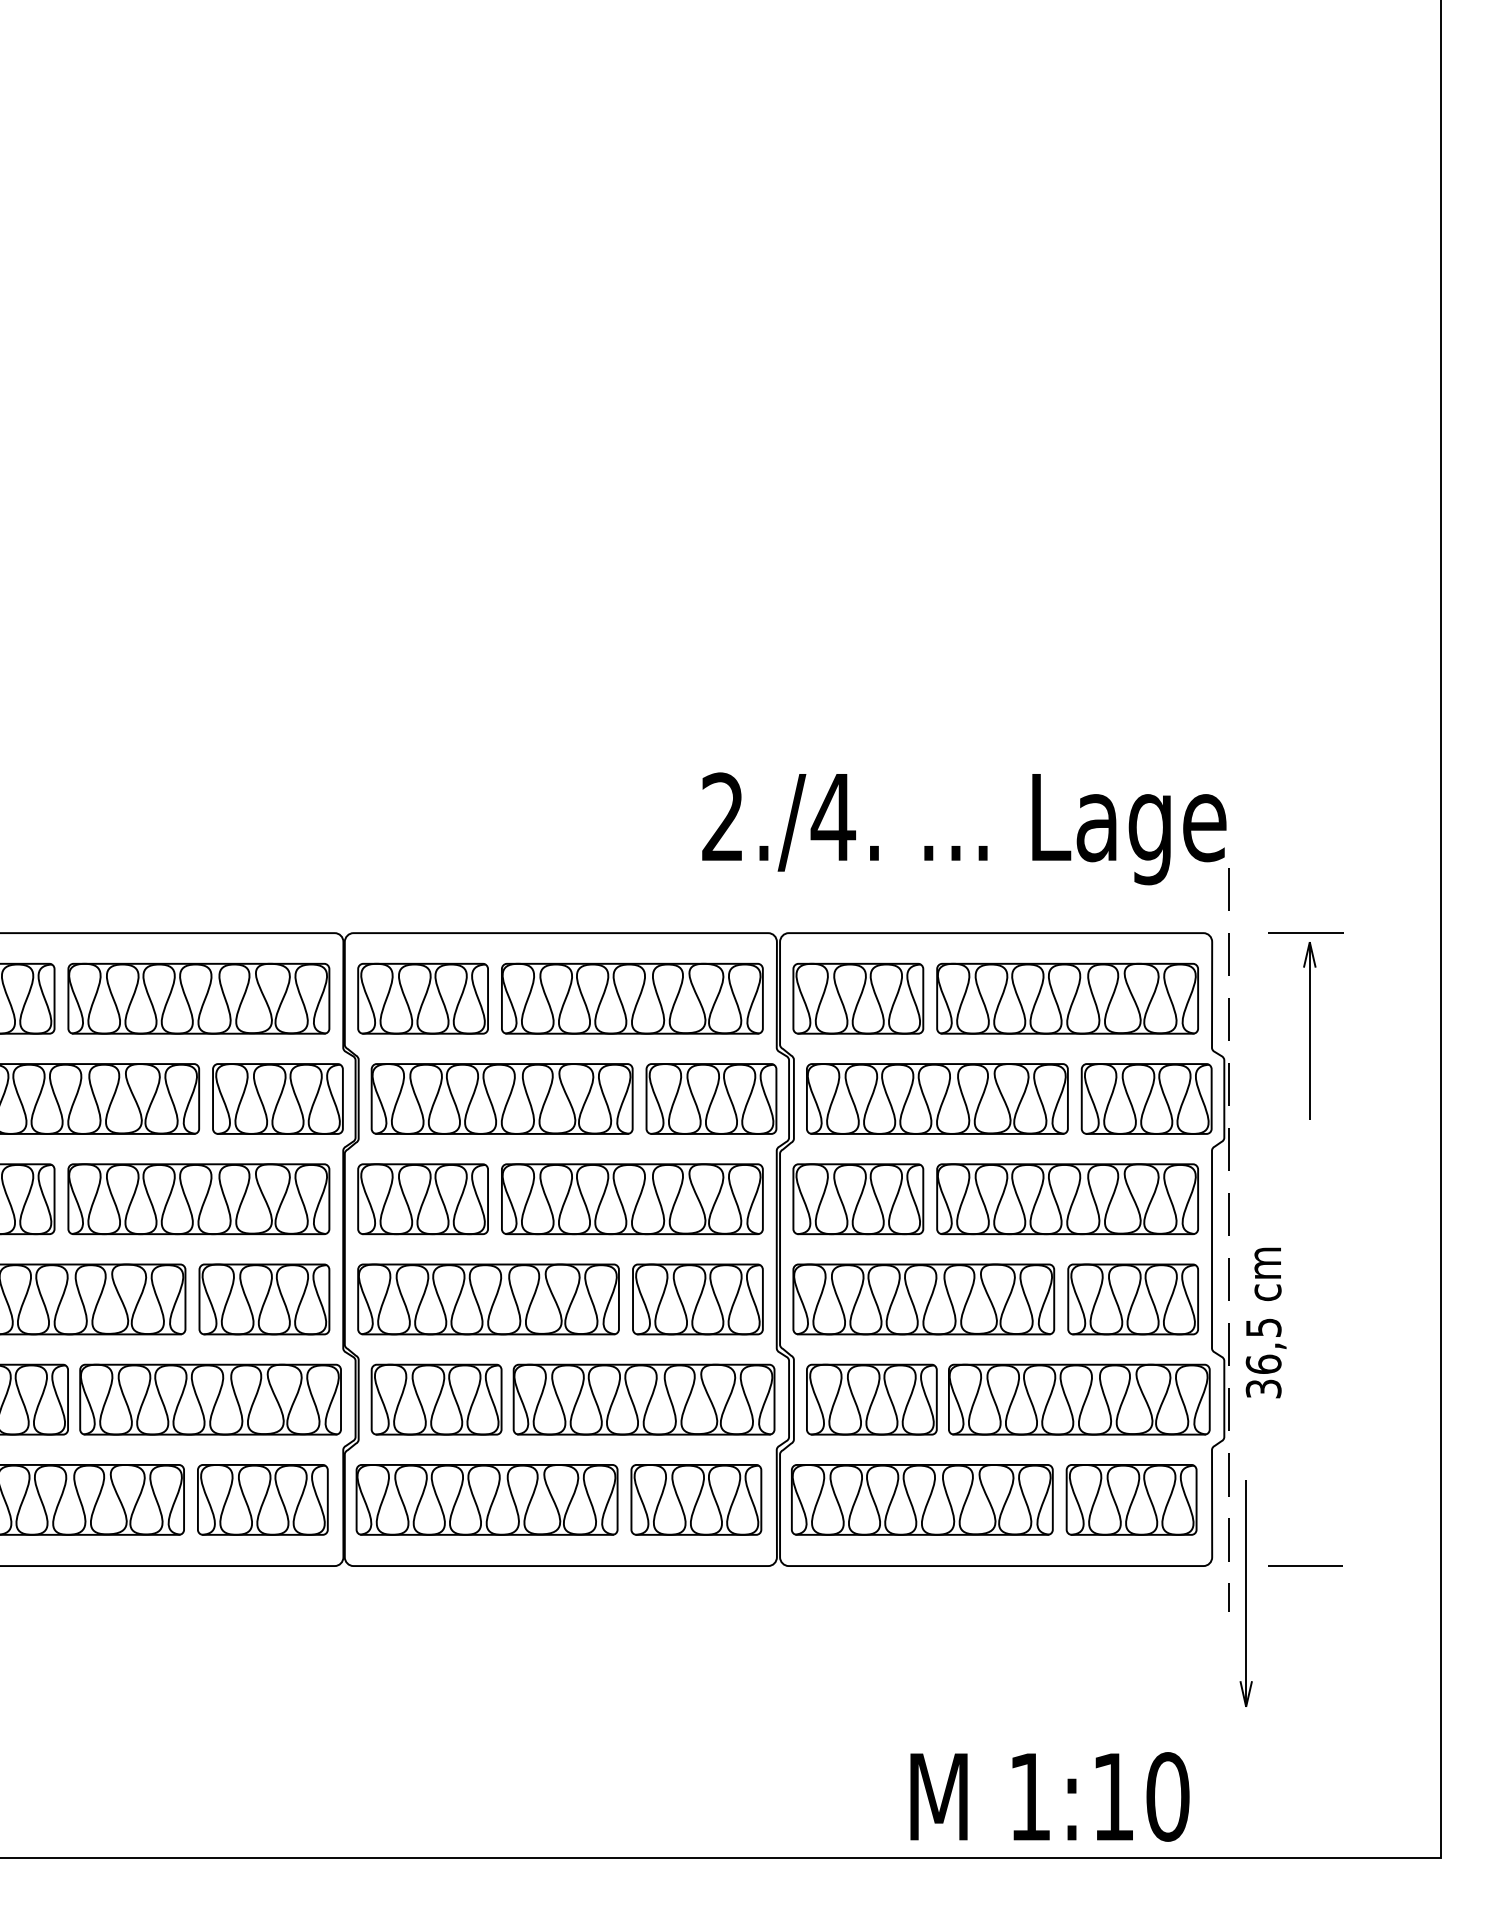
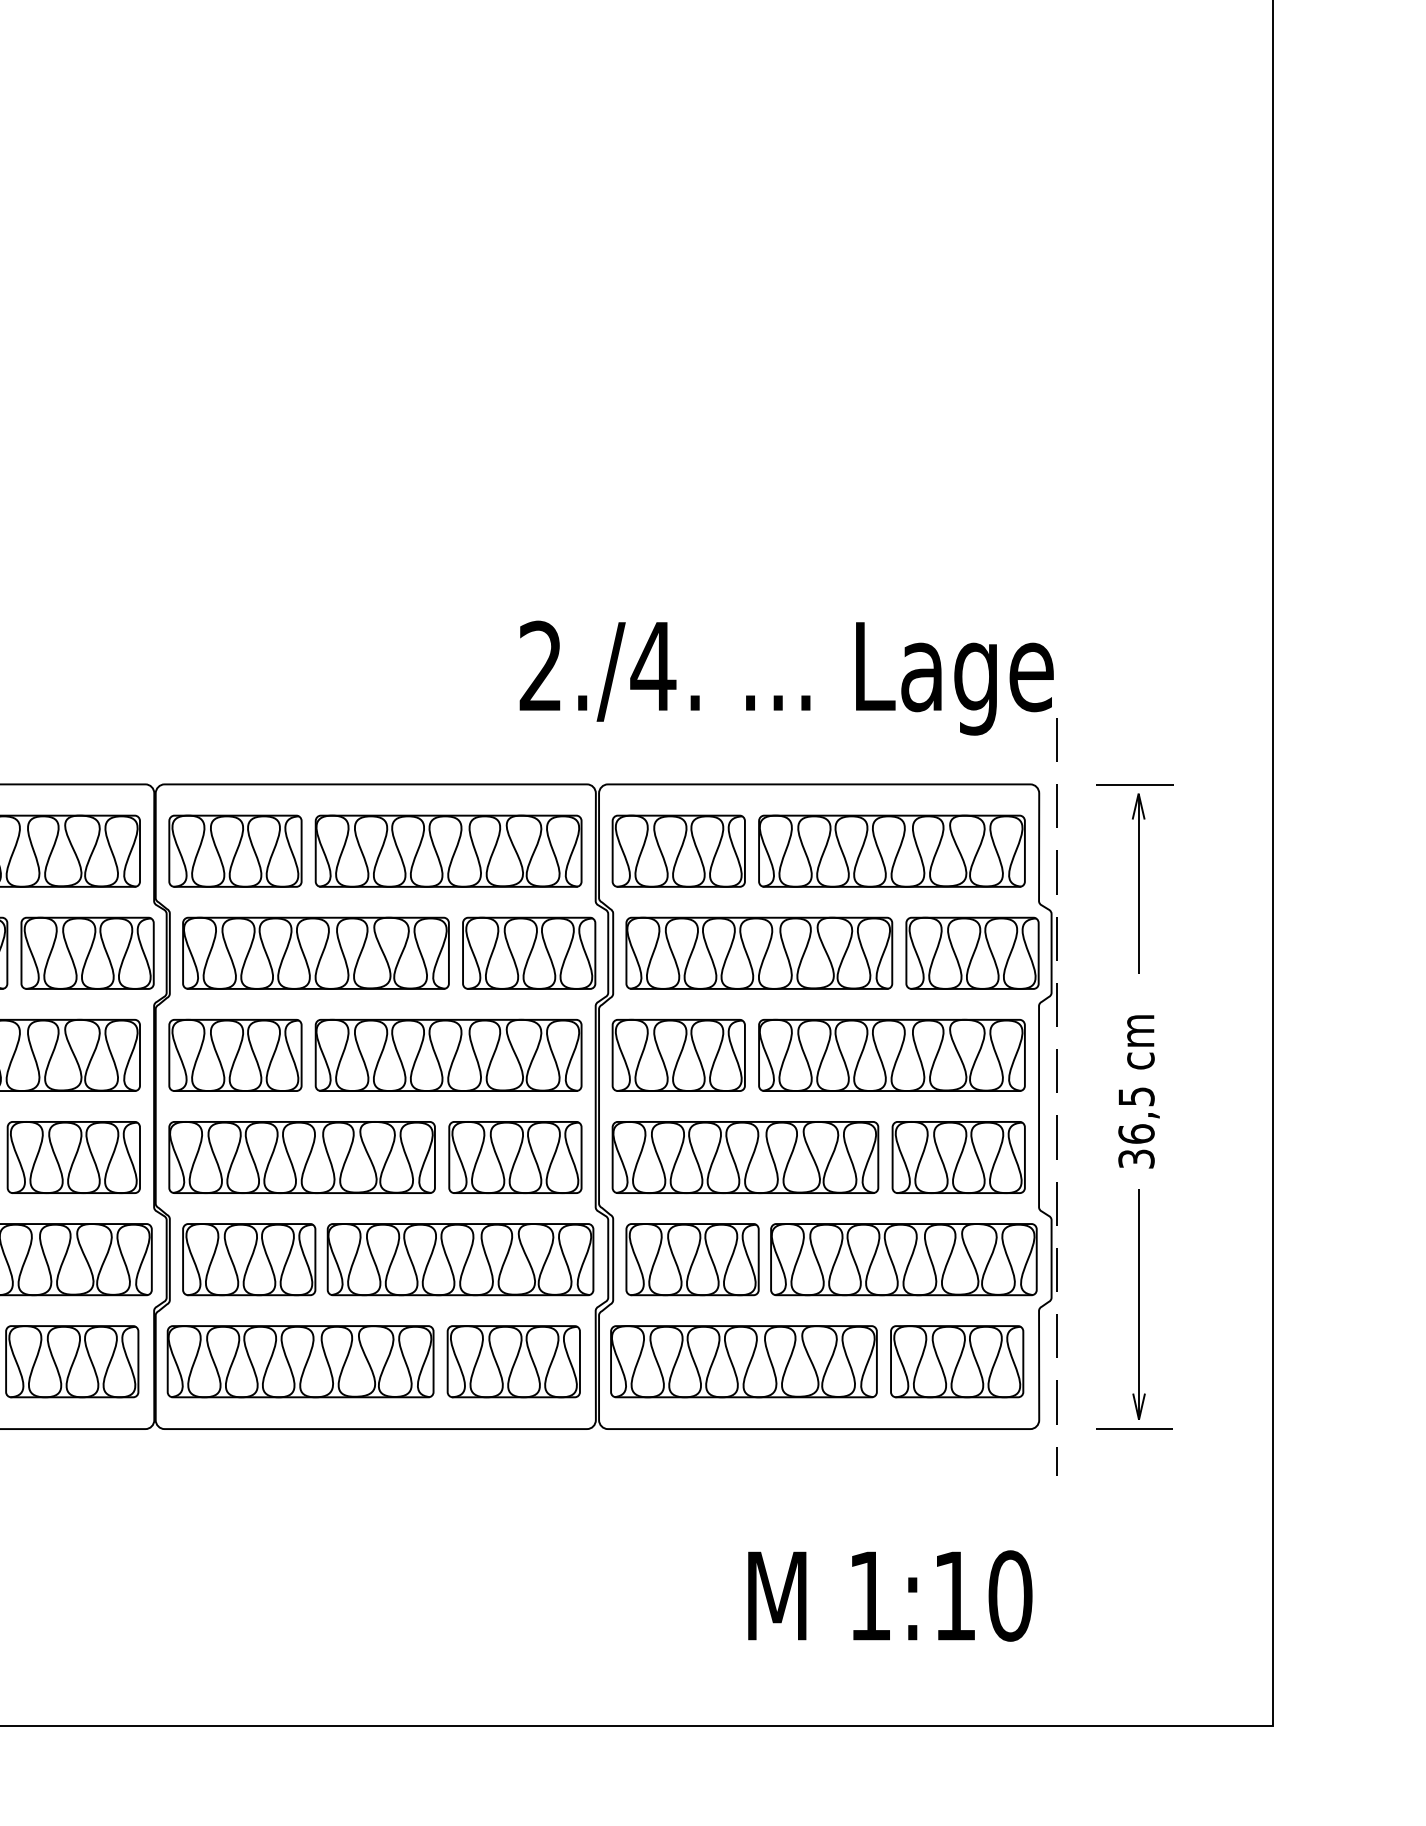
text: (1265, 1322) -> (1138, 1091), moved
part: (1245, 1593) -> (1138, 1304), moved
text: (1049, 1796) -> (889, 1595), moved

